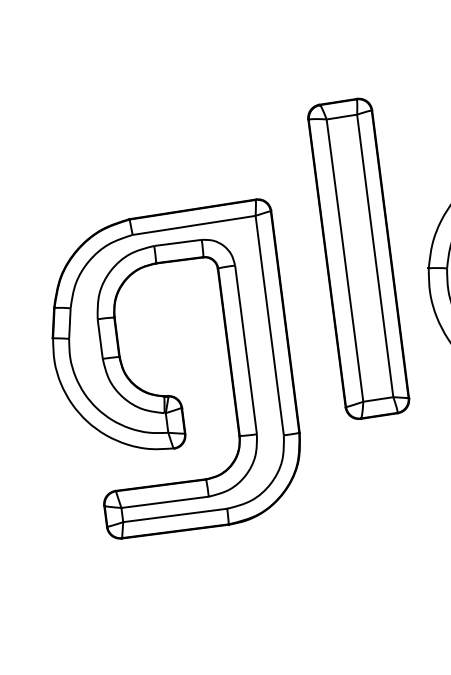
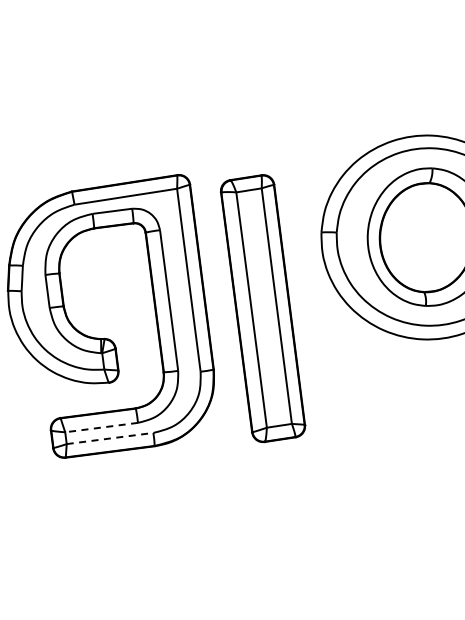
part: (359, 258) -> (263, 308), moved
line: (164, 502) -> (101, 427), solid -> dashed
line: (175, 515) -> (110, 438), solid -> dashed

